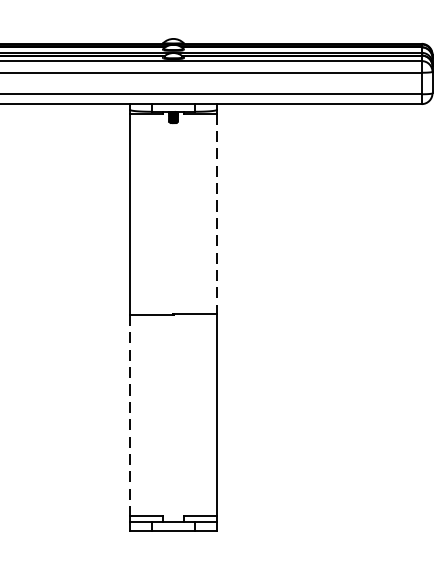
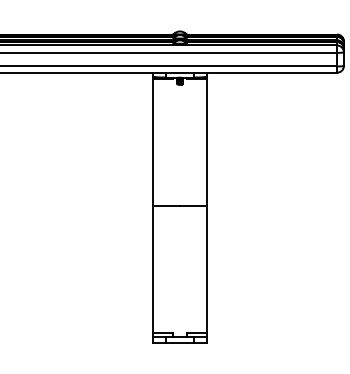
line: (216, 214) -> (207, 142), dashed -> solid
line: (129, 415) -> (152, 269), dashed -> solid

